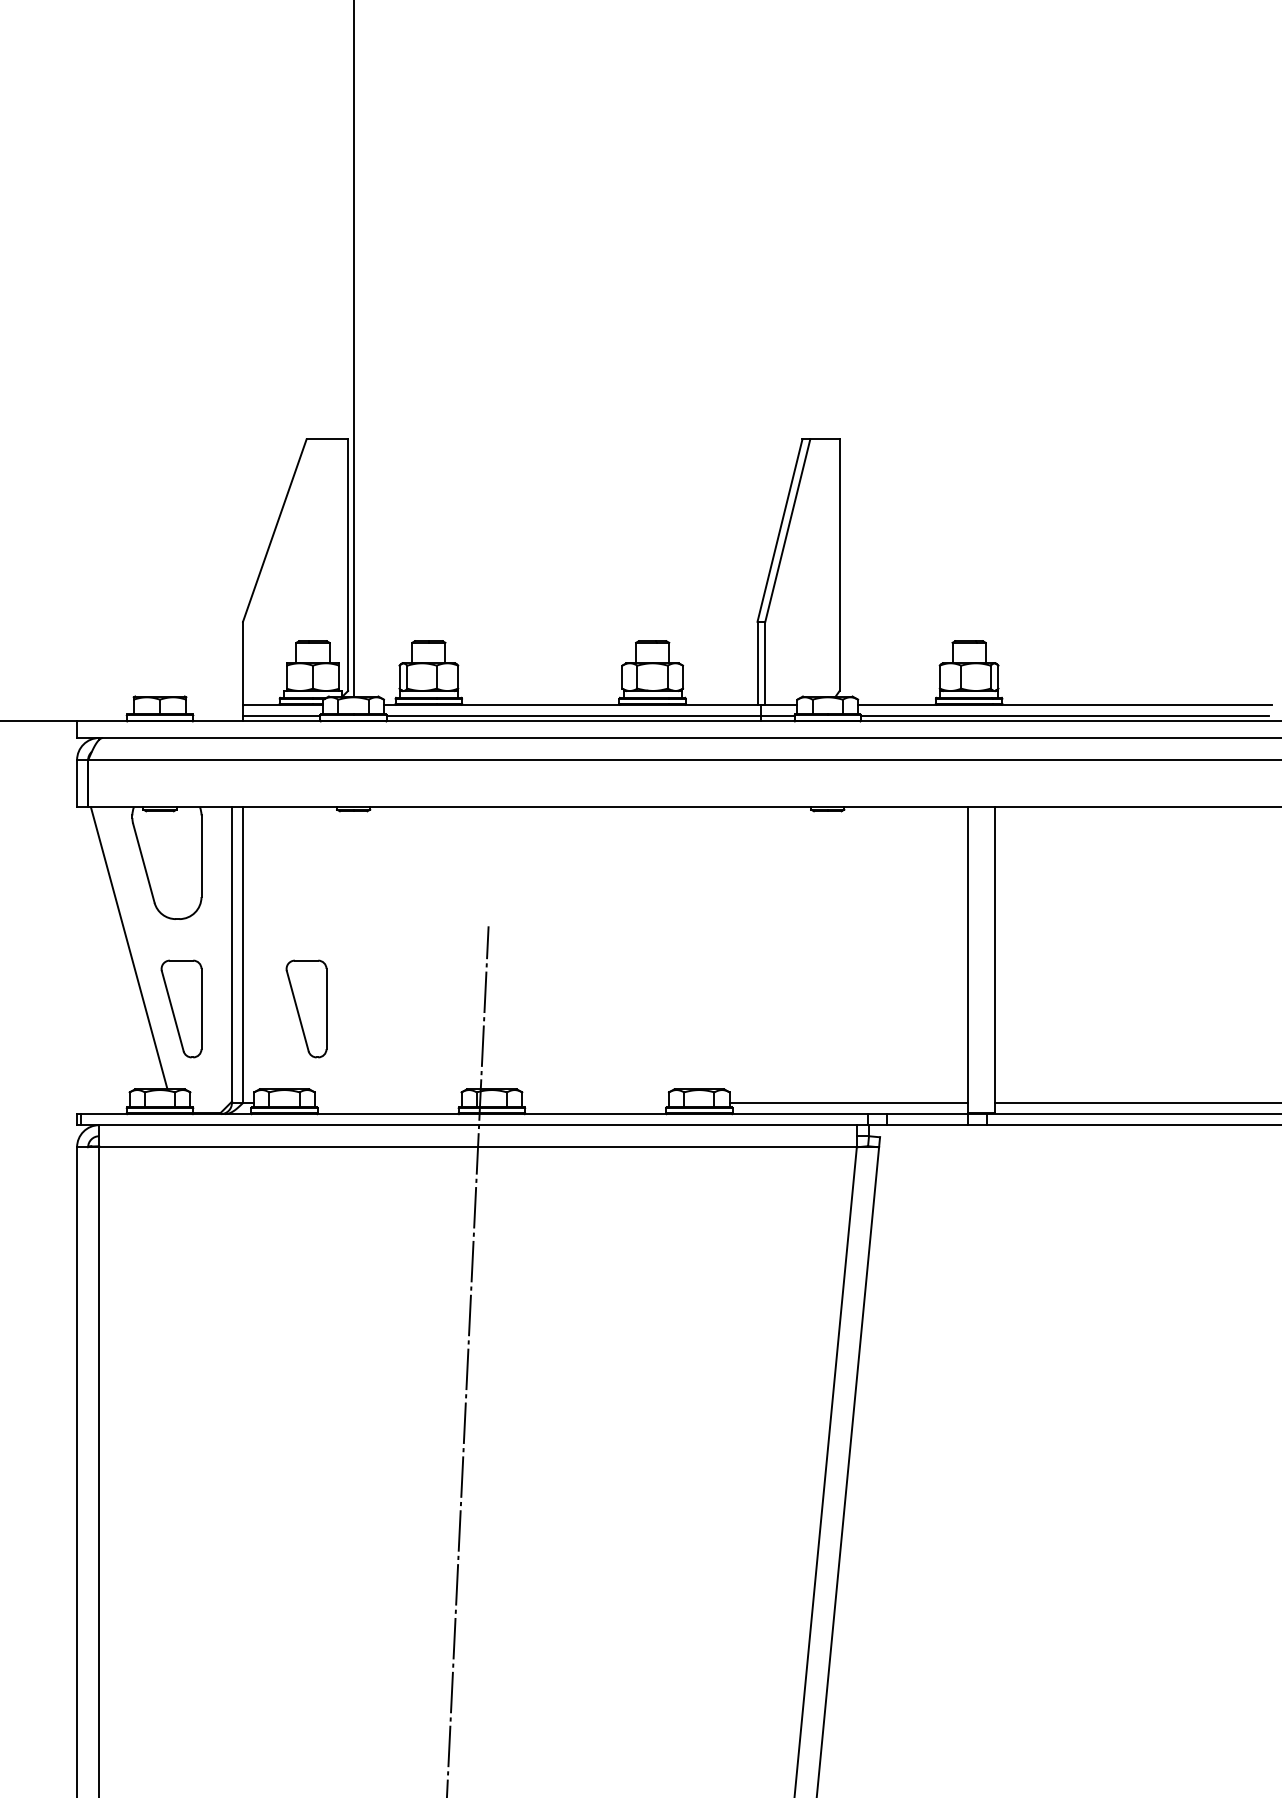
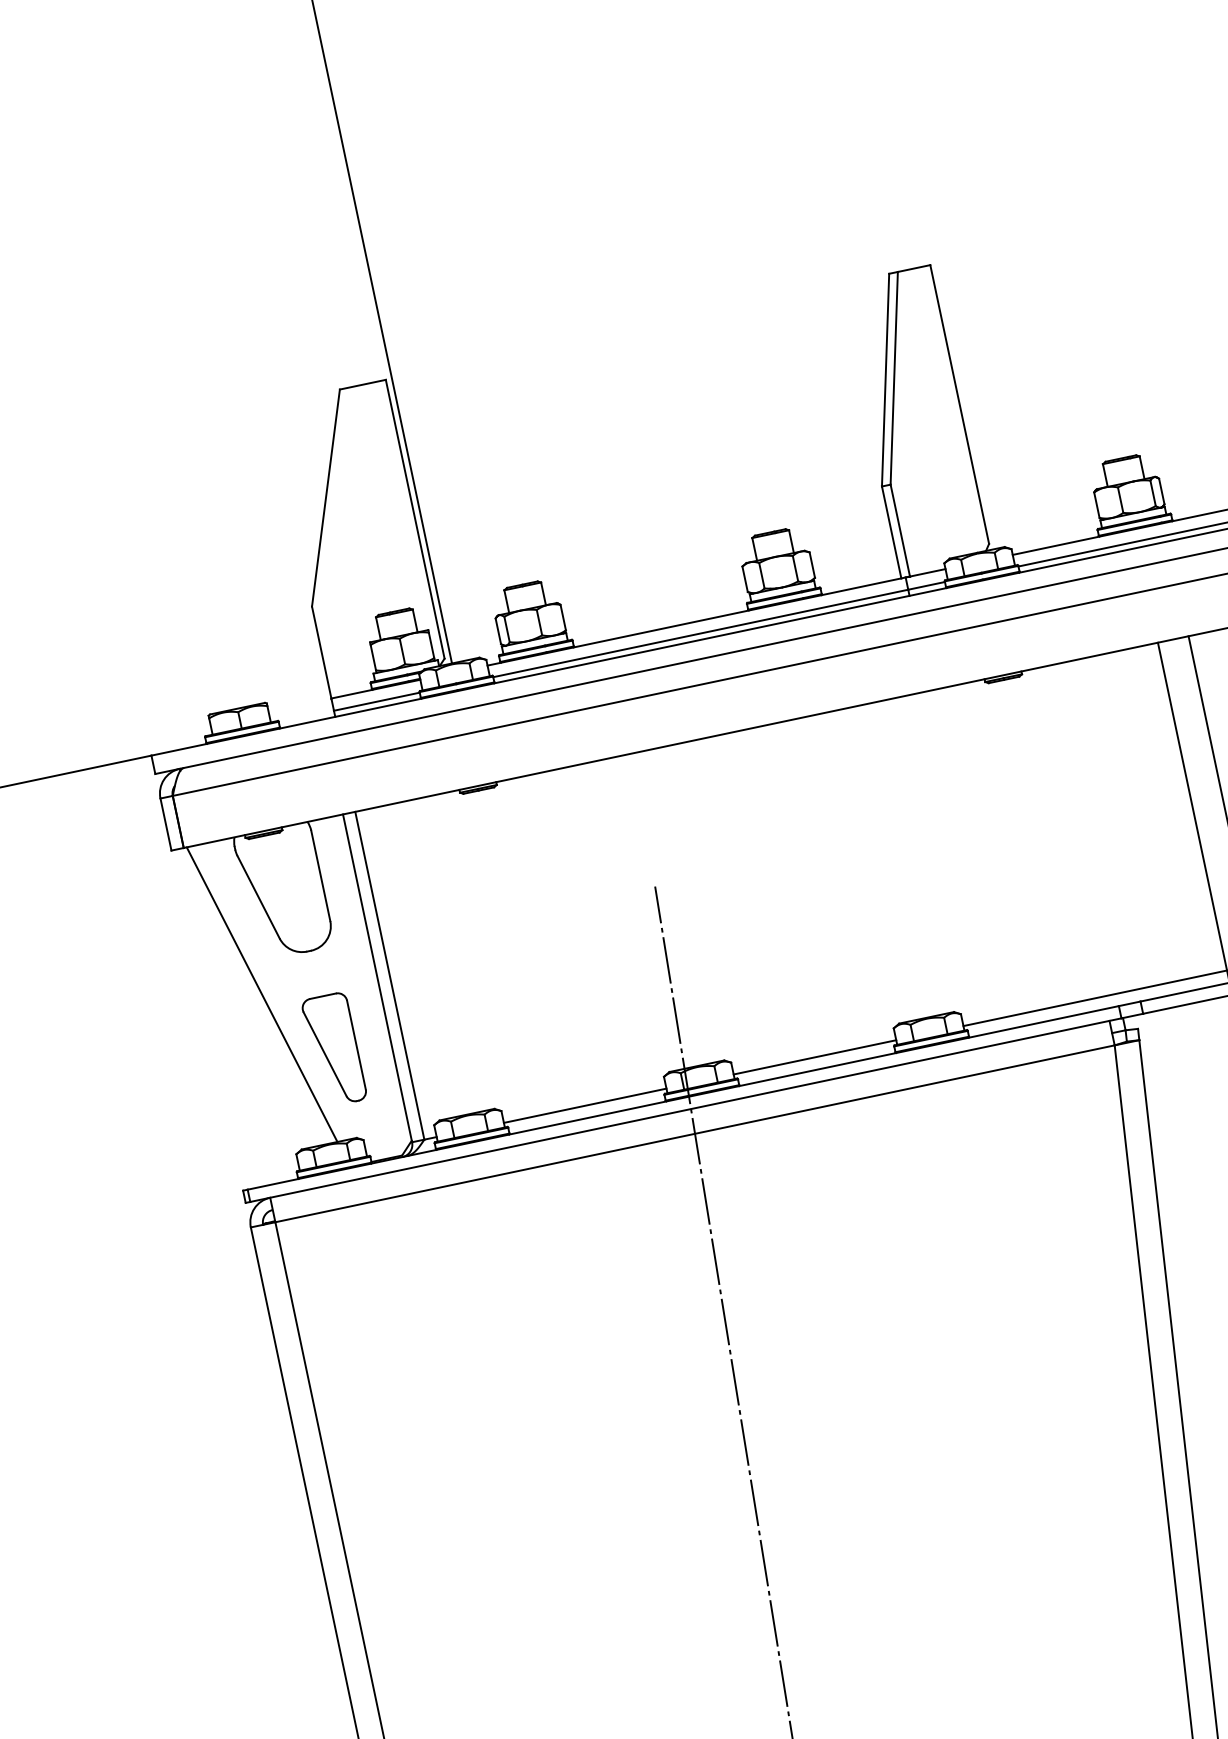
part: (306, 1008) -> (472, 1020), removed
line: (387, 1103) -> (584, 1106), added
line: (595, 1103) -> (814, 1057), added

